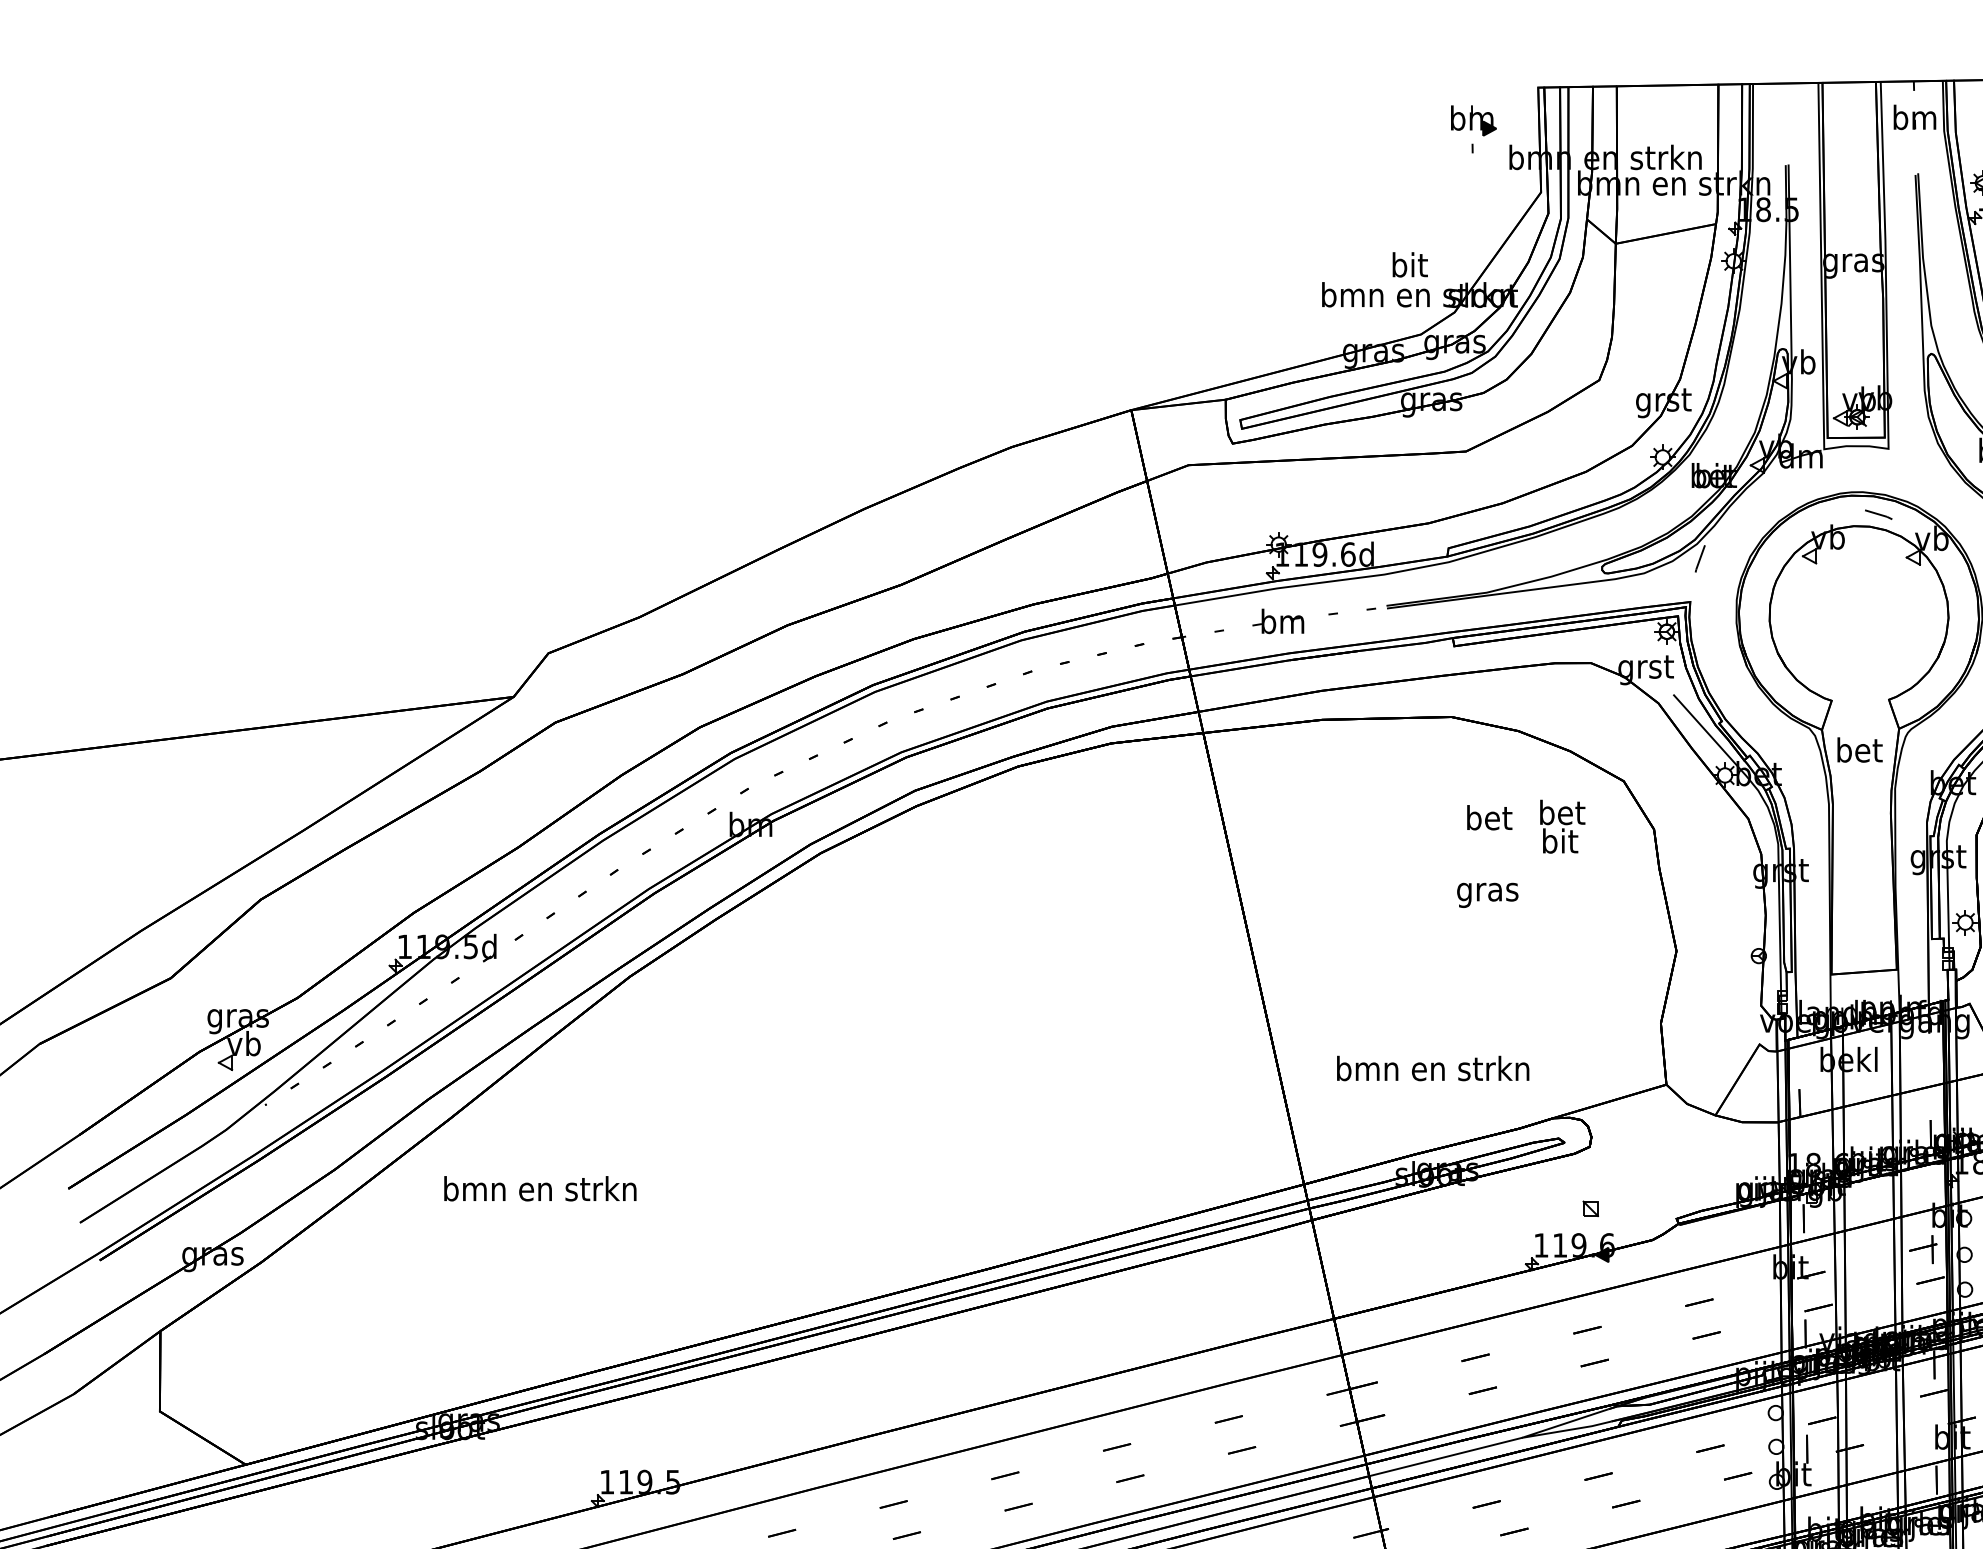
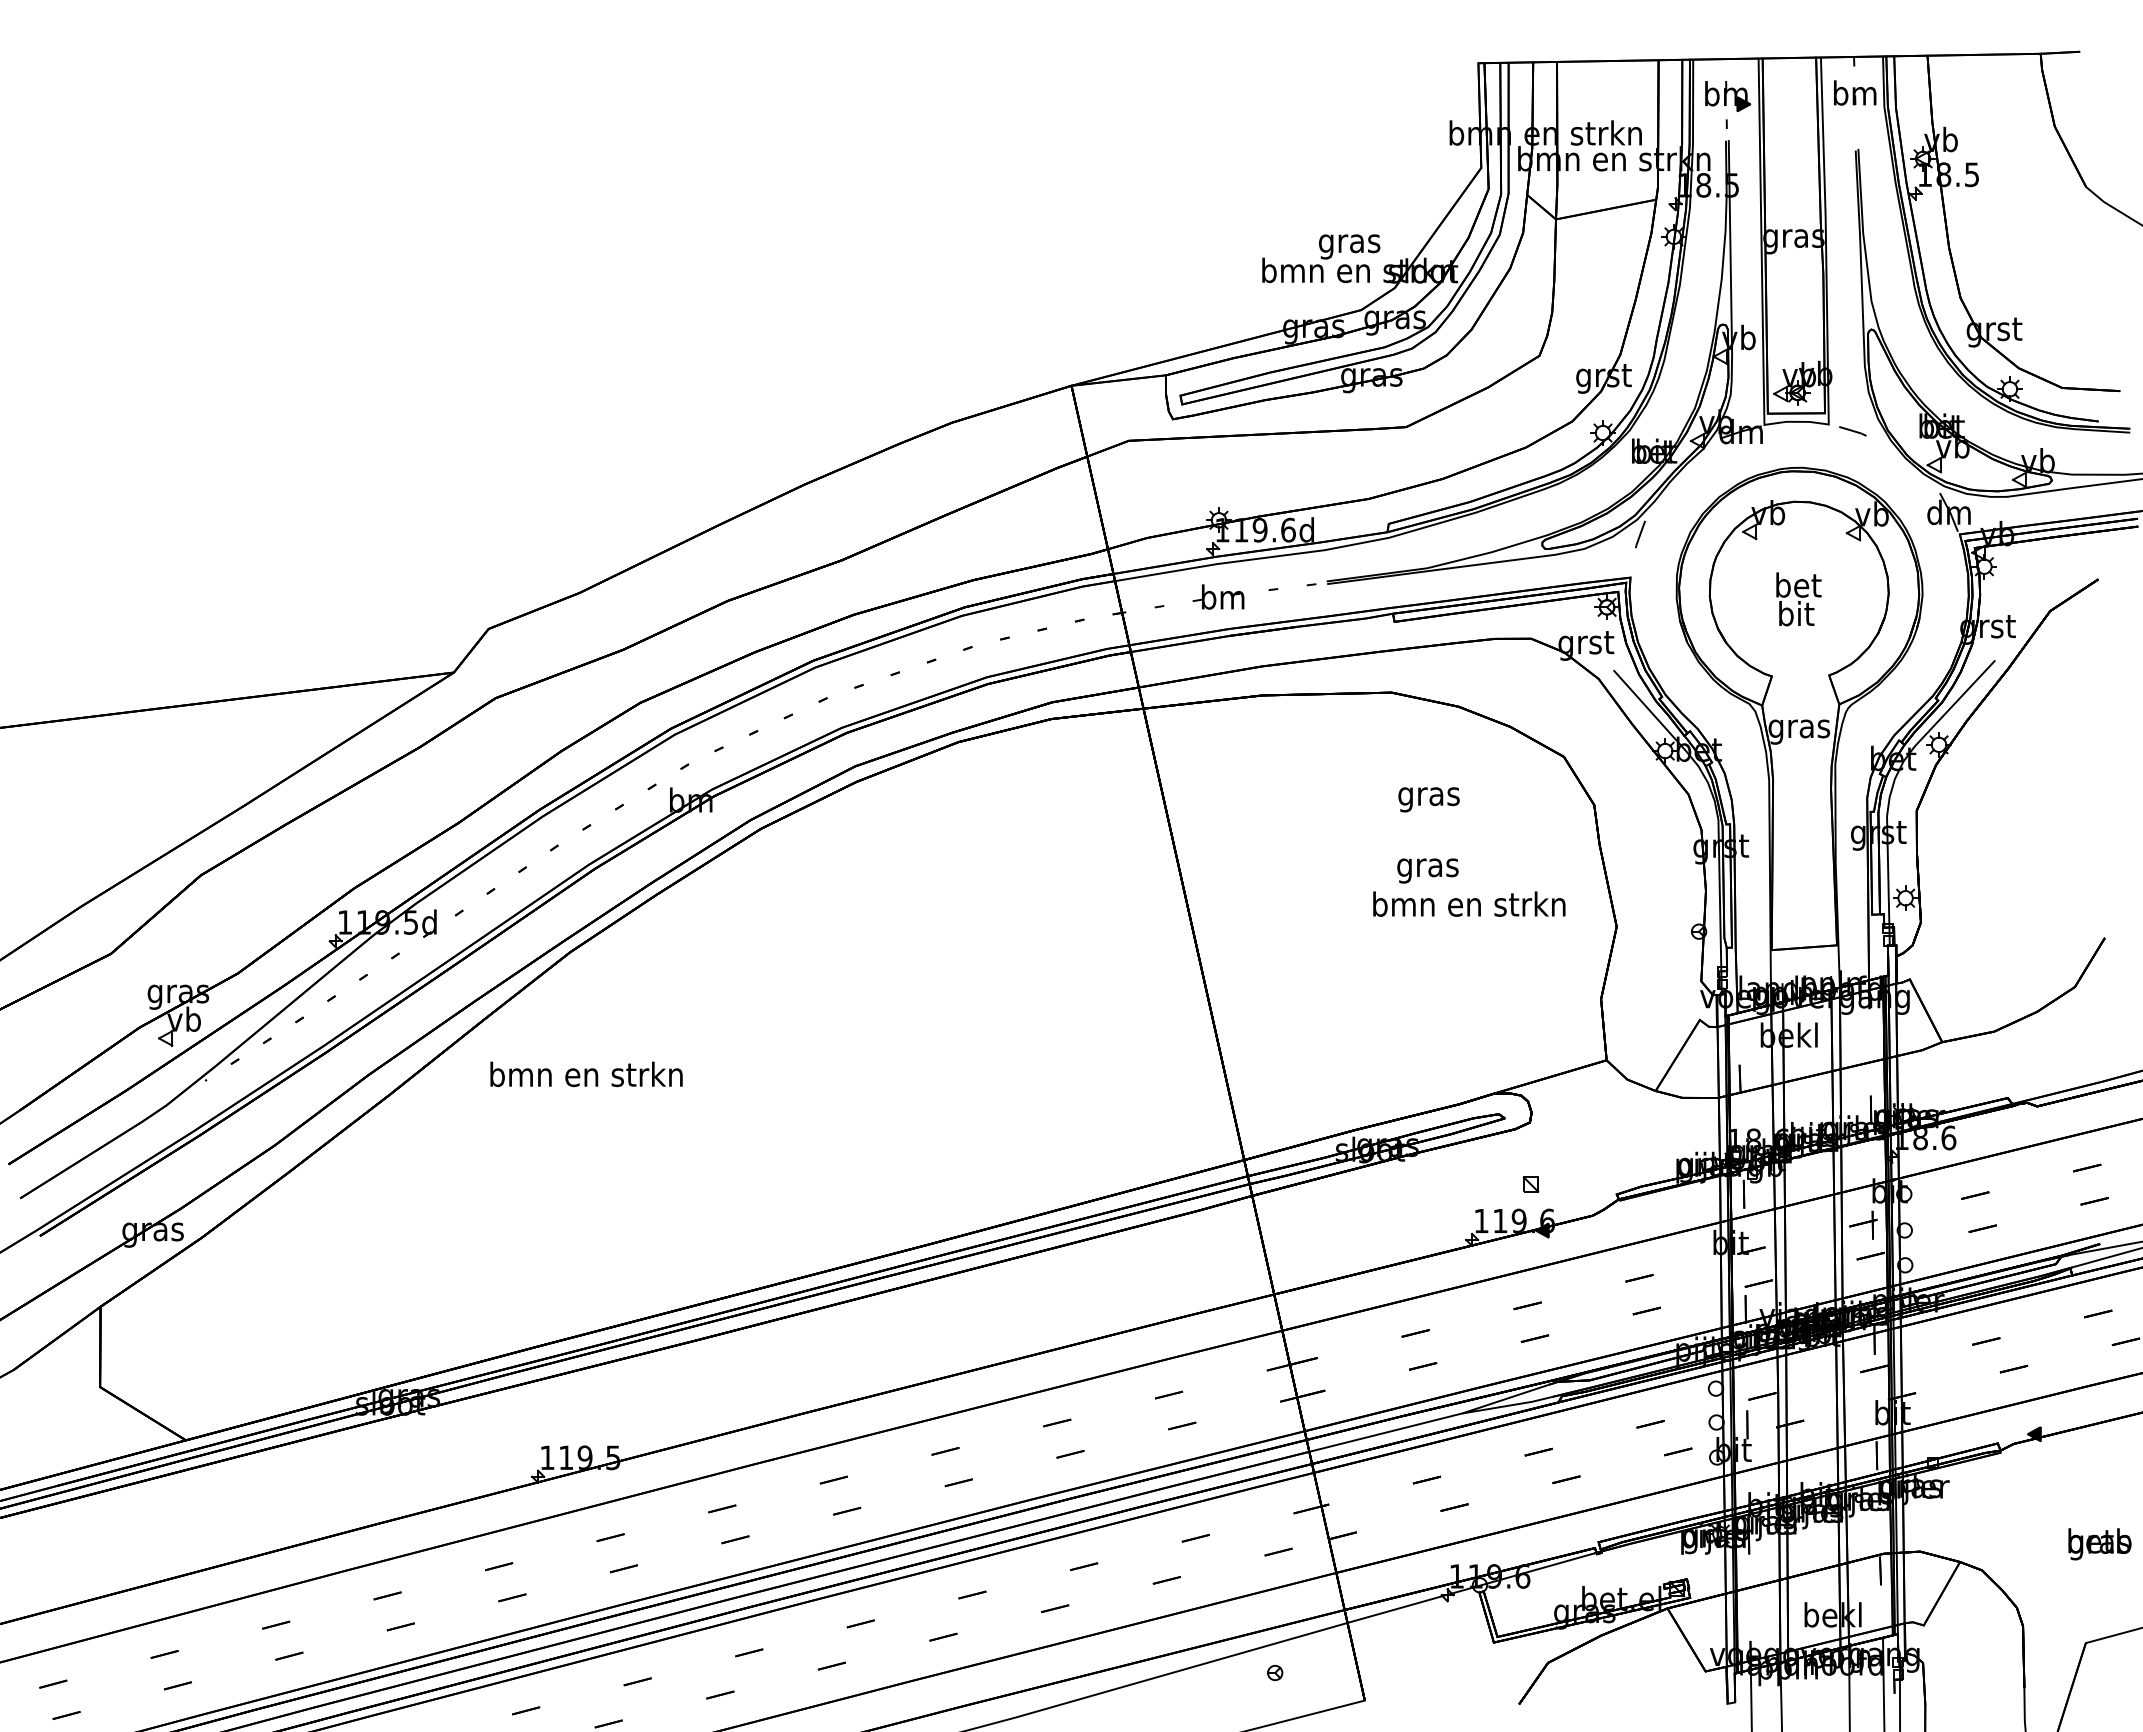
part: (1473, 128) -> (1727, 104), moved
text: (1409, 267) -> (1349, 243), bit -> gras
line: (1878, 514) -> (1852, 431), moved
text: (1859, 752) -> (1799, 728), bet -> gras
text: (1488, 820) -> (1428, 796), bet -> gras
text: (1562, 826) -> (1798, 599), moved
text: (1433, 1067) -> (1469, 903), moved
text: (540, 1188) -> (586, 1074), moved

